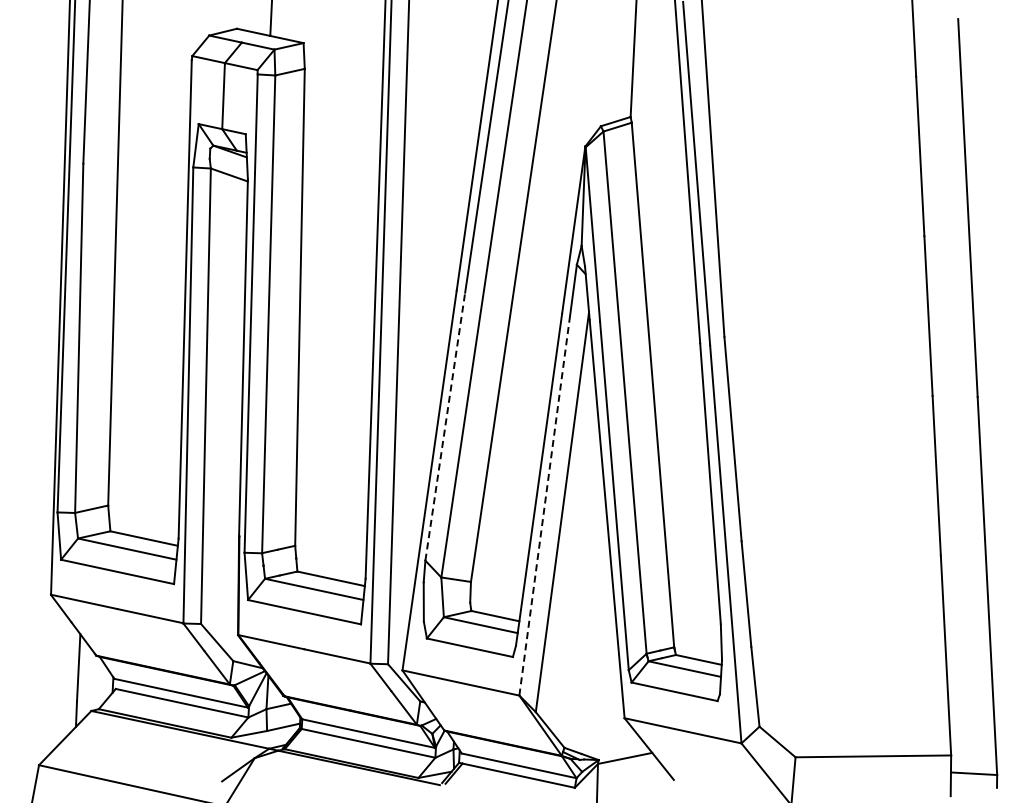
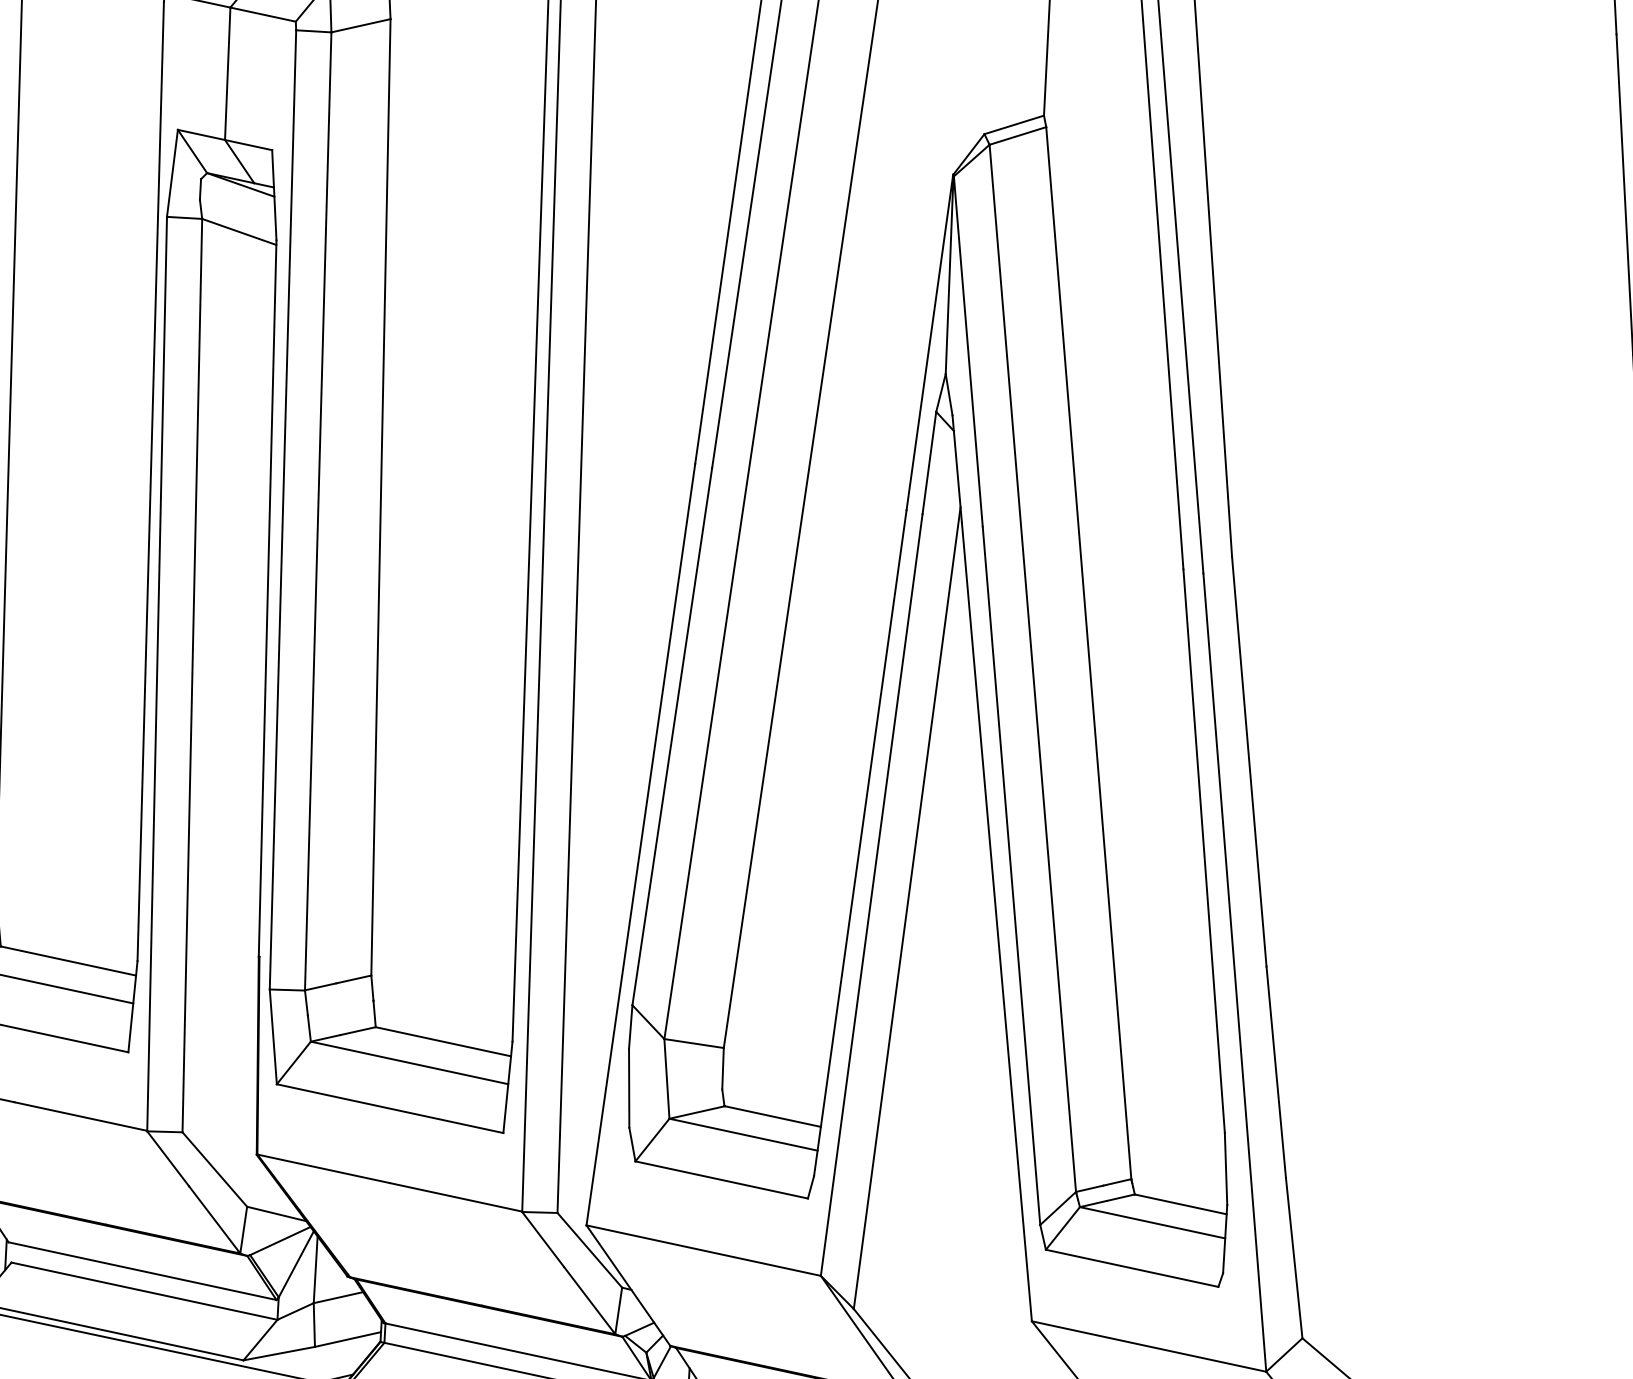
line: (445, 426) -> (672, 736), dashed -> solid
line: (544, 505) -> (871, 894), dashed -> solid

